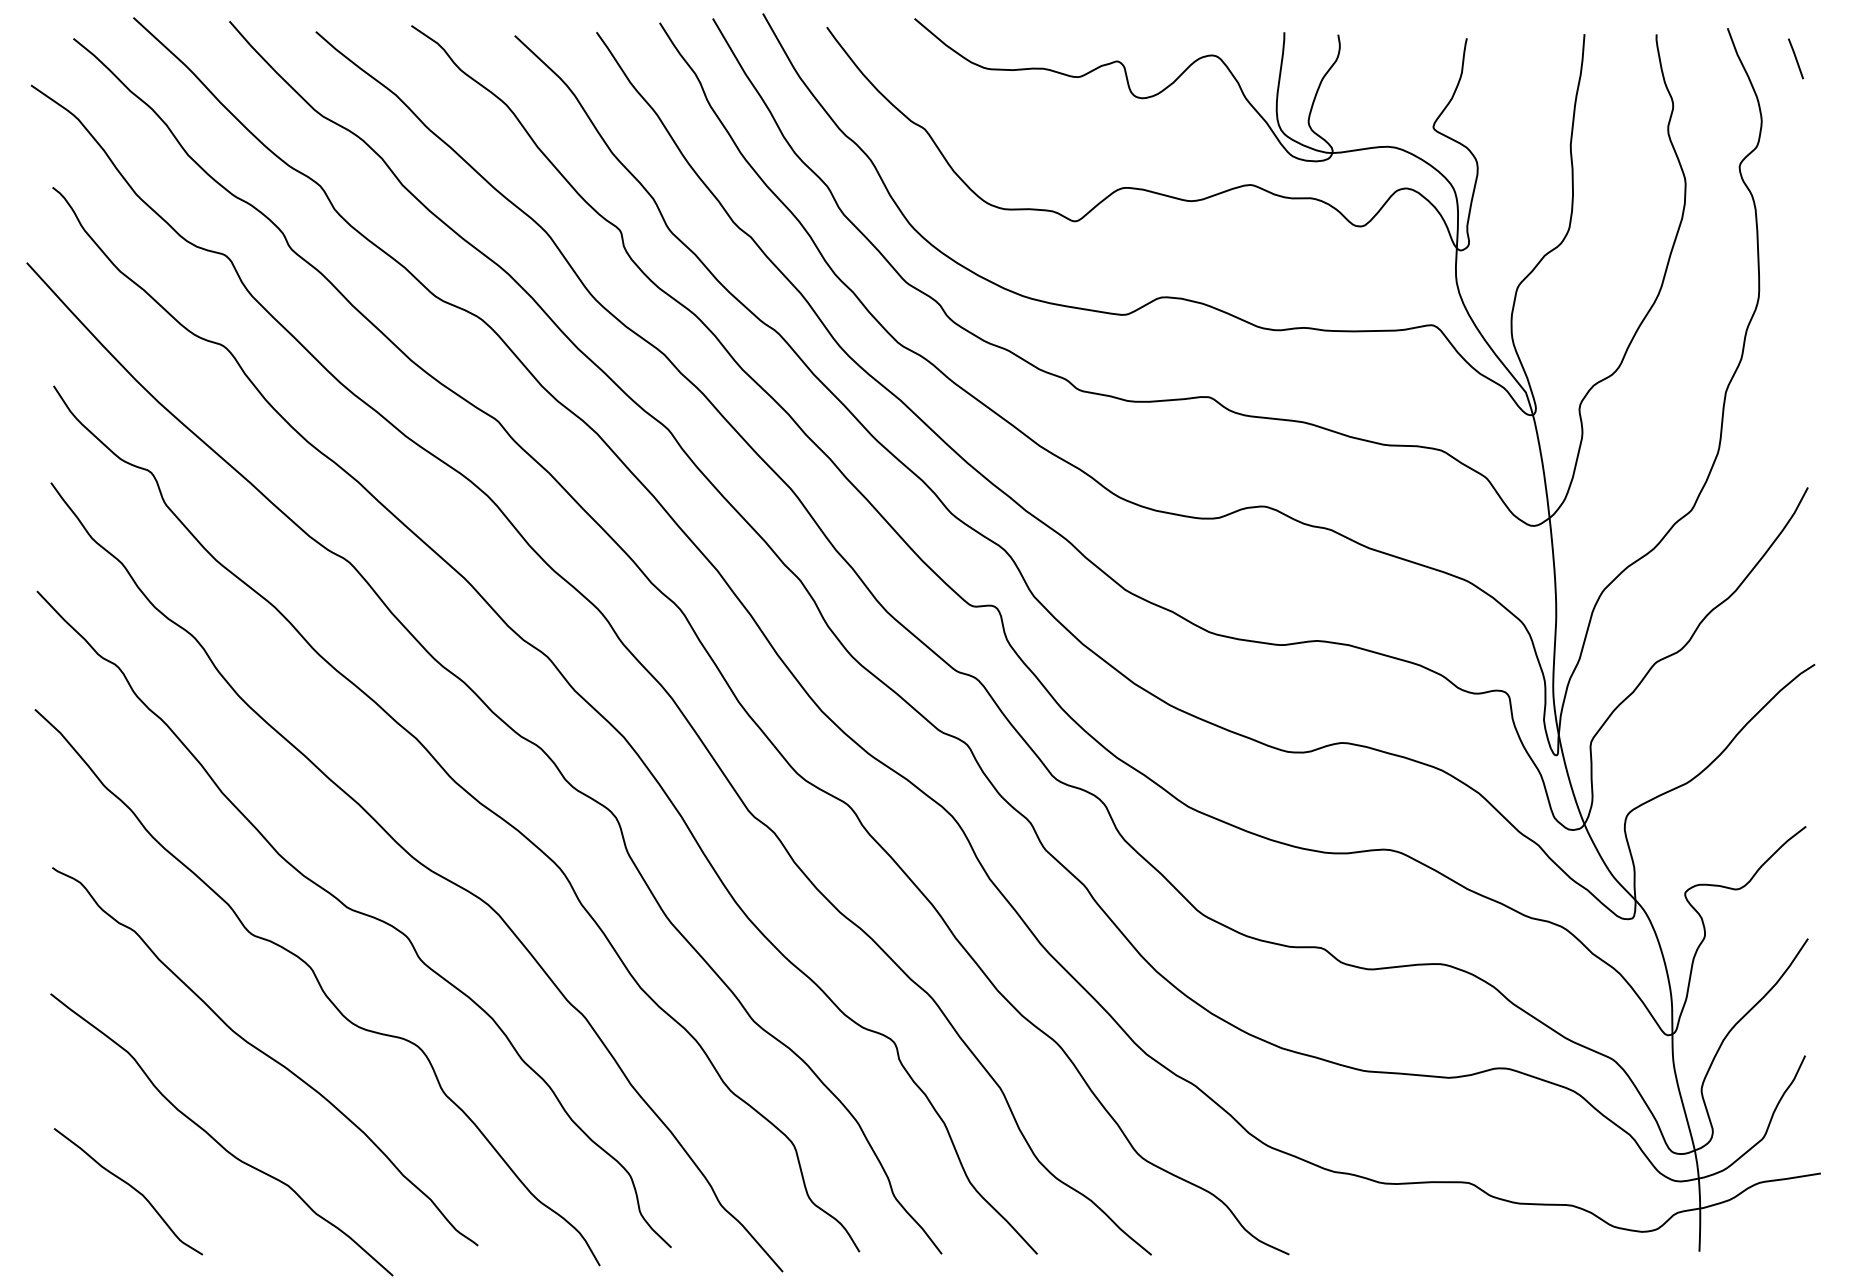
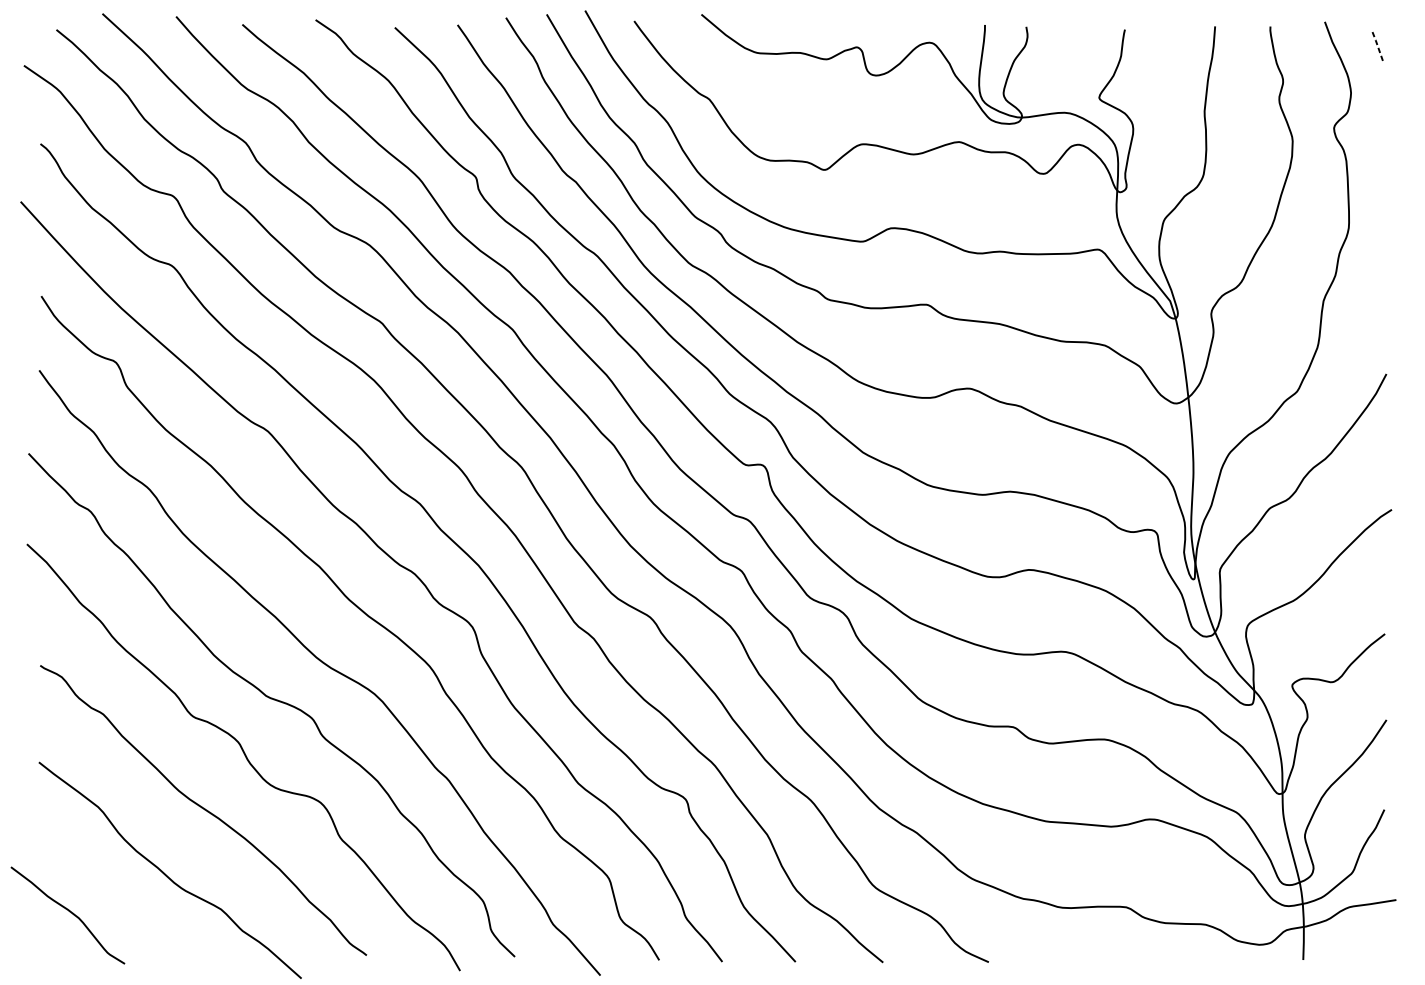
line: (1795, 57) -> (1376, 44), solid -> dashed
curve: (129, 1186) -> (68, 911), moved

